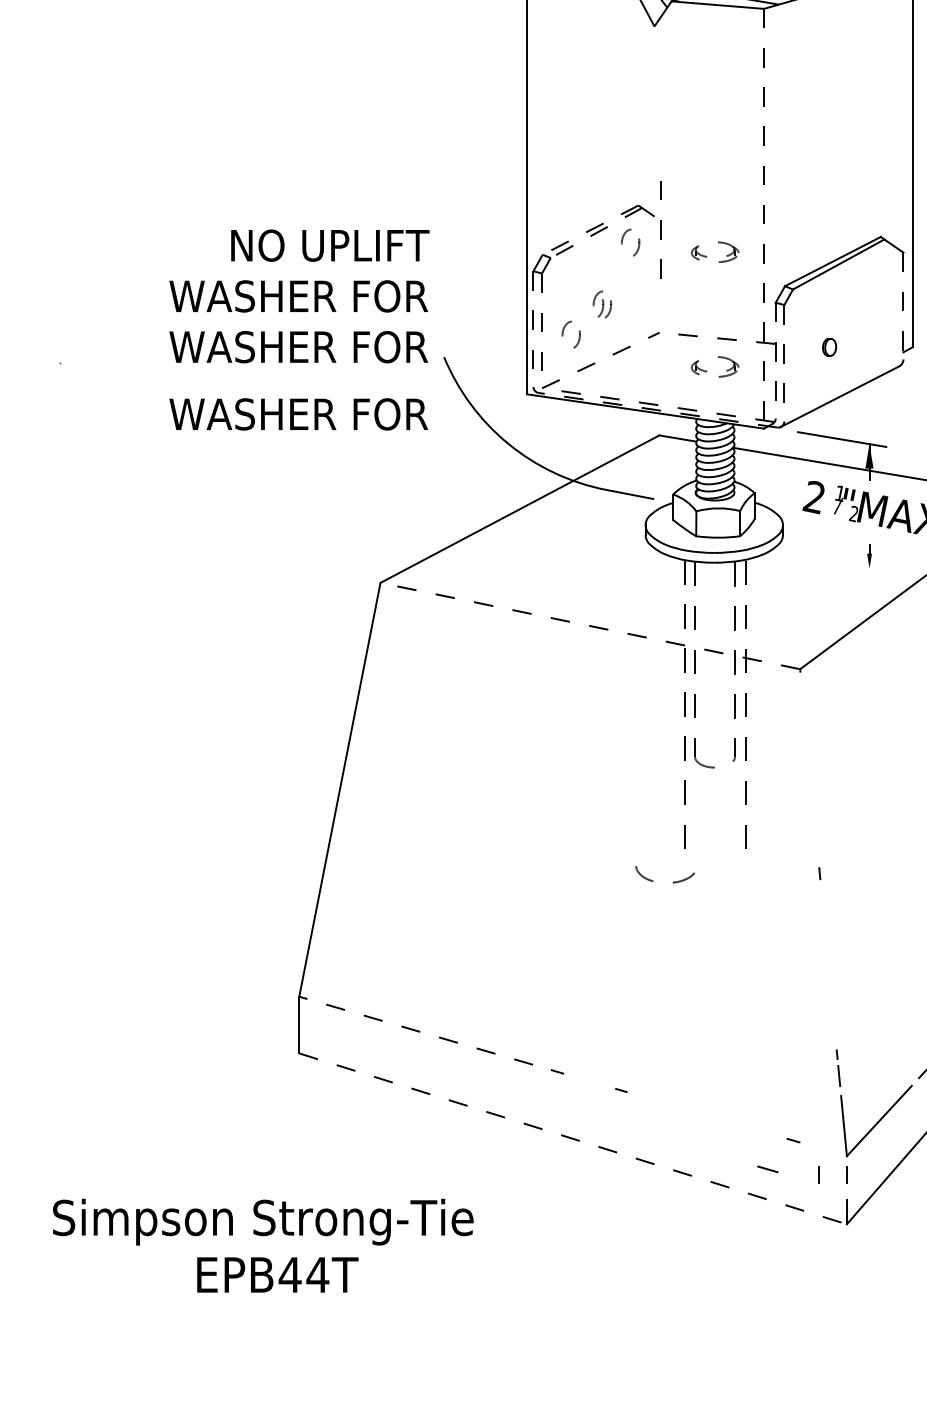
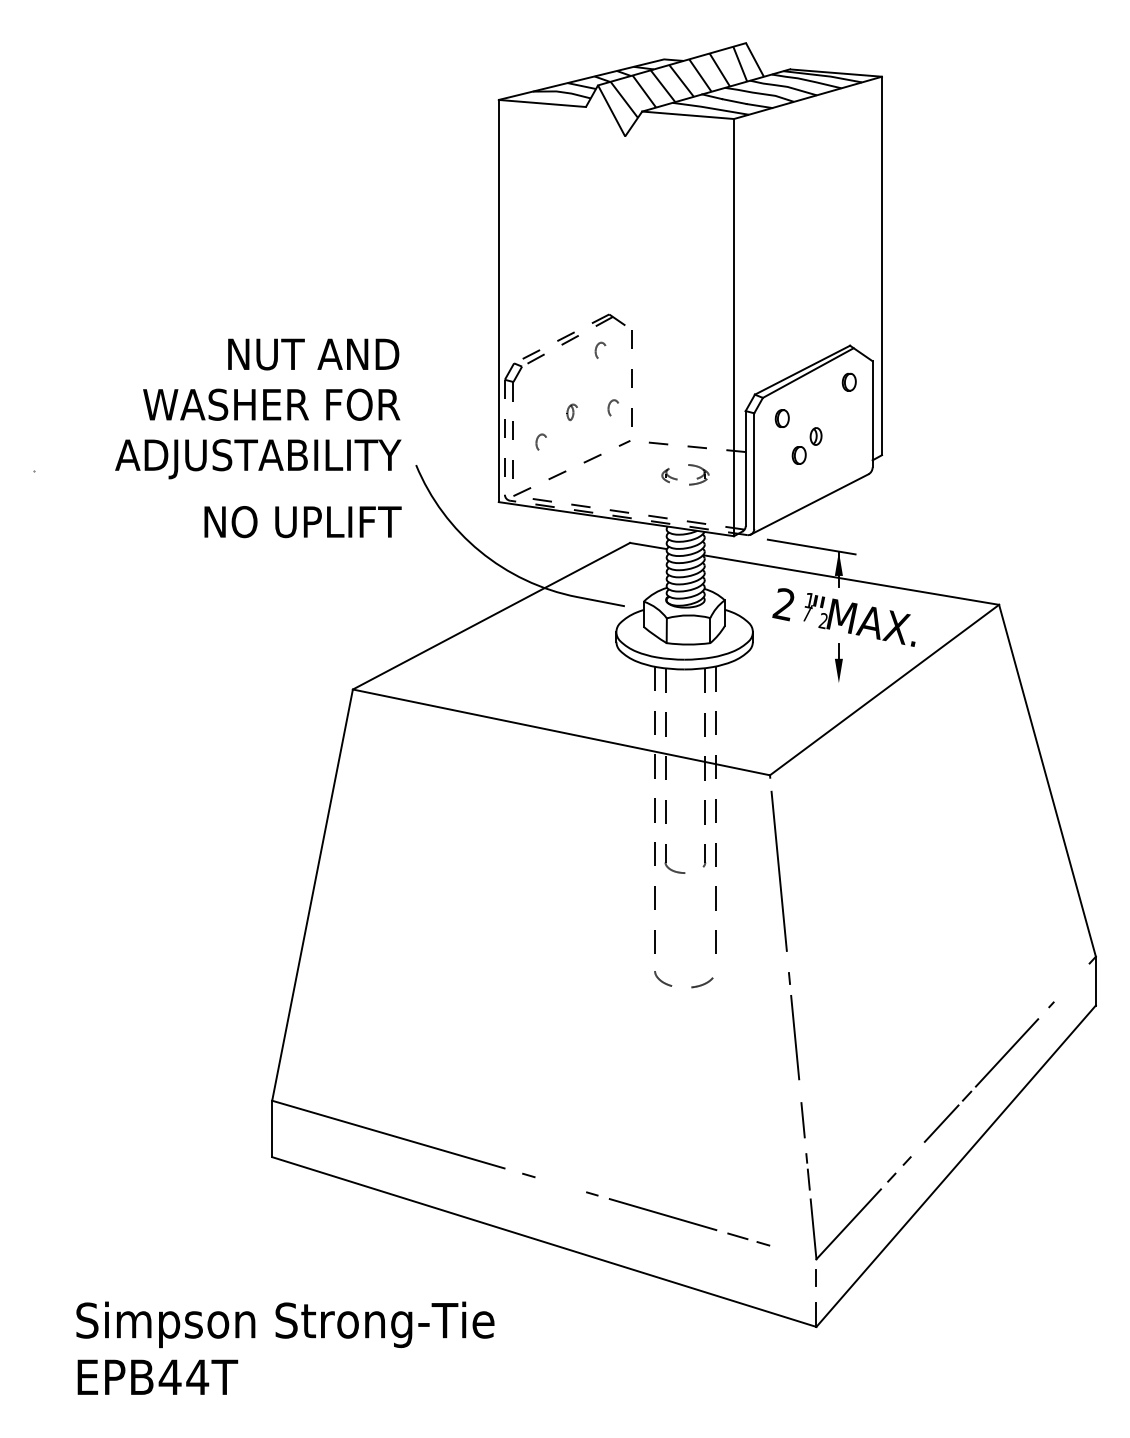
line: (764, 218) -> (734, 327), dashed -> solid
line: (660, 229) -> (631, 378), moved
part: (629, 240) -> (600, 349), size x0.62
text: (329, 245) -> (302, 354), NO UPLIFT -> NUT AND
part: (707, 255) -> (677, 364), removed
part: (879, 272) -> (848, 381), added
part: (641, 299) -> (612, 407), added
part: (600, 304) -> (571, 412), size x0.62
line: (903, 306) -> (872, 414), dashed -> solid
part: (811, 310) -> (781, 418), added
part: (845, 328) -> (815, 436), added
part: (569, 333) -> (540, 441), size x0.62
text: (285, 351) -> (258, 459), WASHER FOR -> ADJUSTABILITY
line: (775, 360) -> (745, 468), dashed -> solid
line: (784, 363) -> (754, 471), dashed -> solid
text: (299, 414) -> (272, 522), WASHER FOR -> NO UPLIFT
part: (869, 555) -> (838, 662), size x1.67
line: (590, 626) -> (561, 732), dashed -> solid
line: (808, 765) -> (778, 870), added
curve: (672, 881) -> (691, 986), moved
line: (825, 933) -> (795, 1037), added
line: (832, 1016) -> (802, 1120), added
line: (416, 1030) -> (388, 1134), dashed -> solid
line: (692, 1111) -> (662, 1214), added
line: (573, 1139) -> (544, 1242), dashed -> solid
line: (767, 1169) -> (737, 1236), moved
line: (817, 1174) -> (787, 1277), removed
text: (263, 1221) -> (285, 1324), moved
text: (277, 1274) -> (157, 1376), moved

